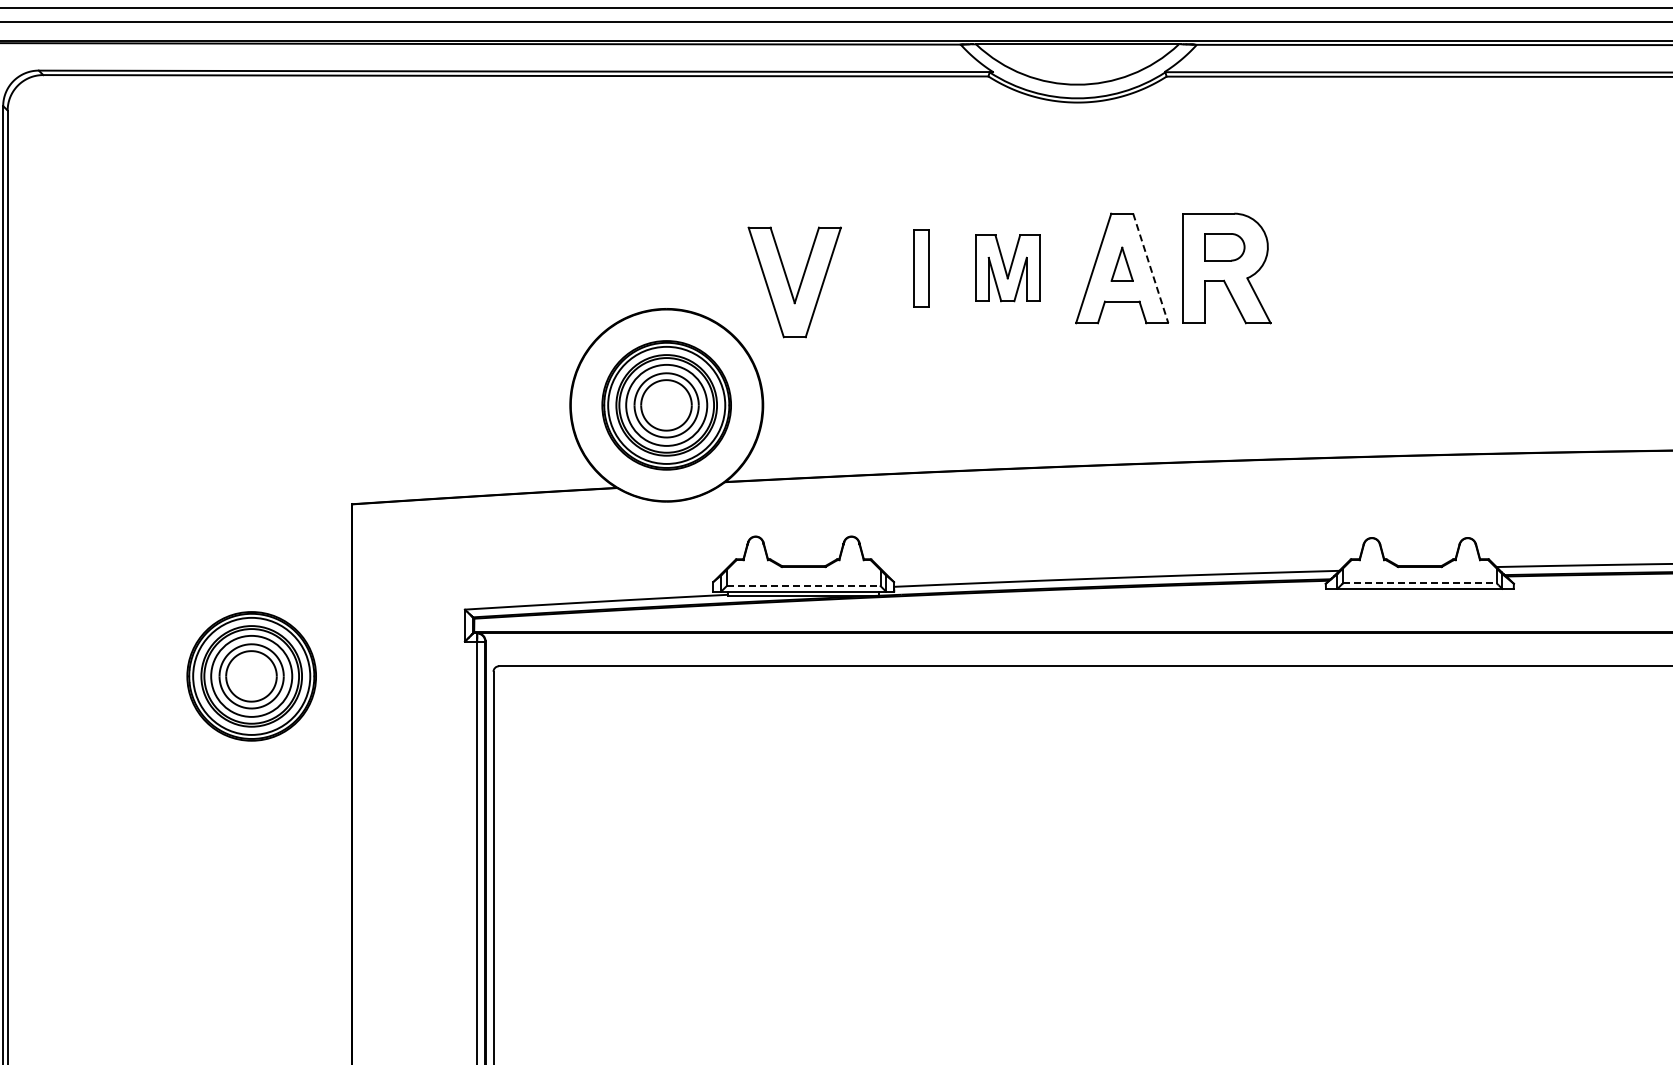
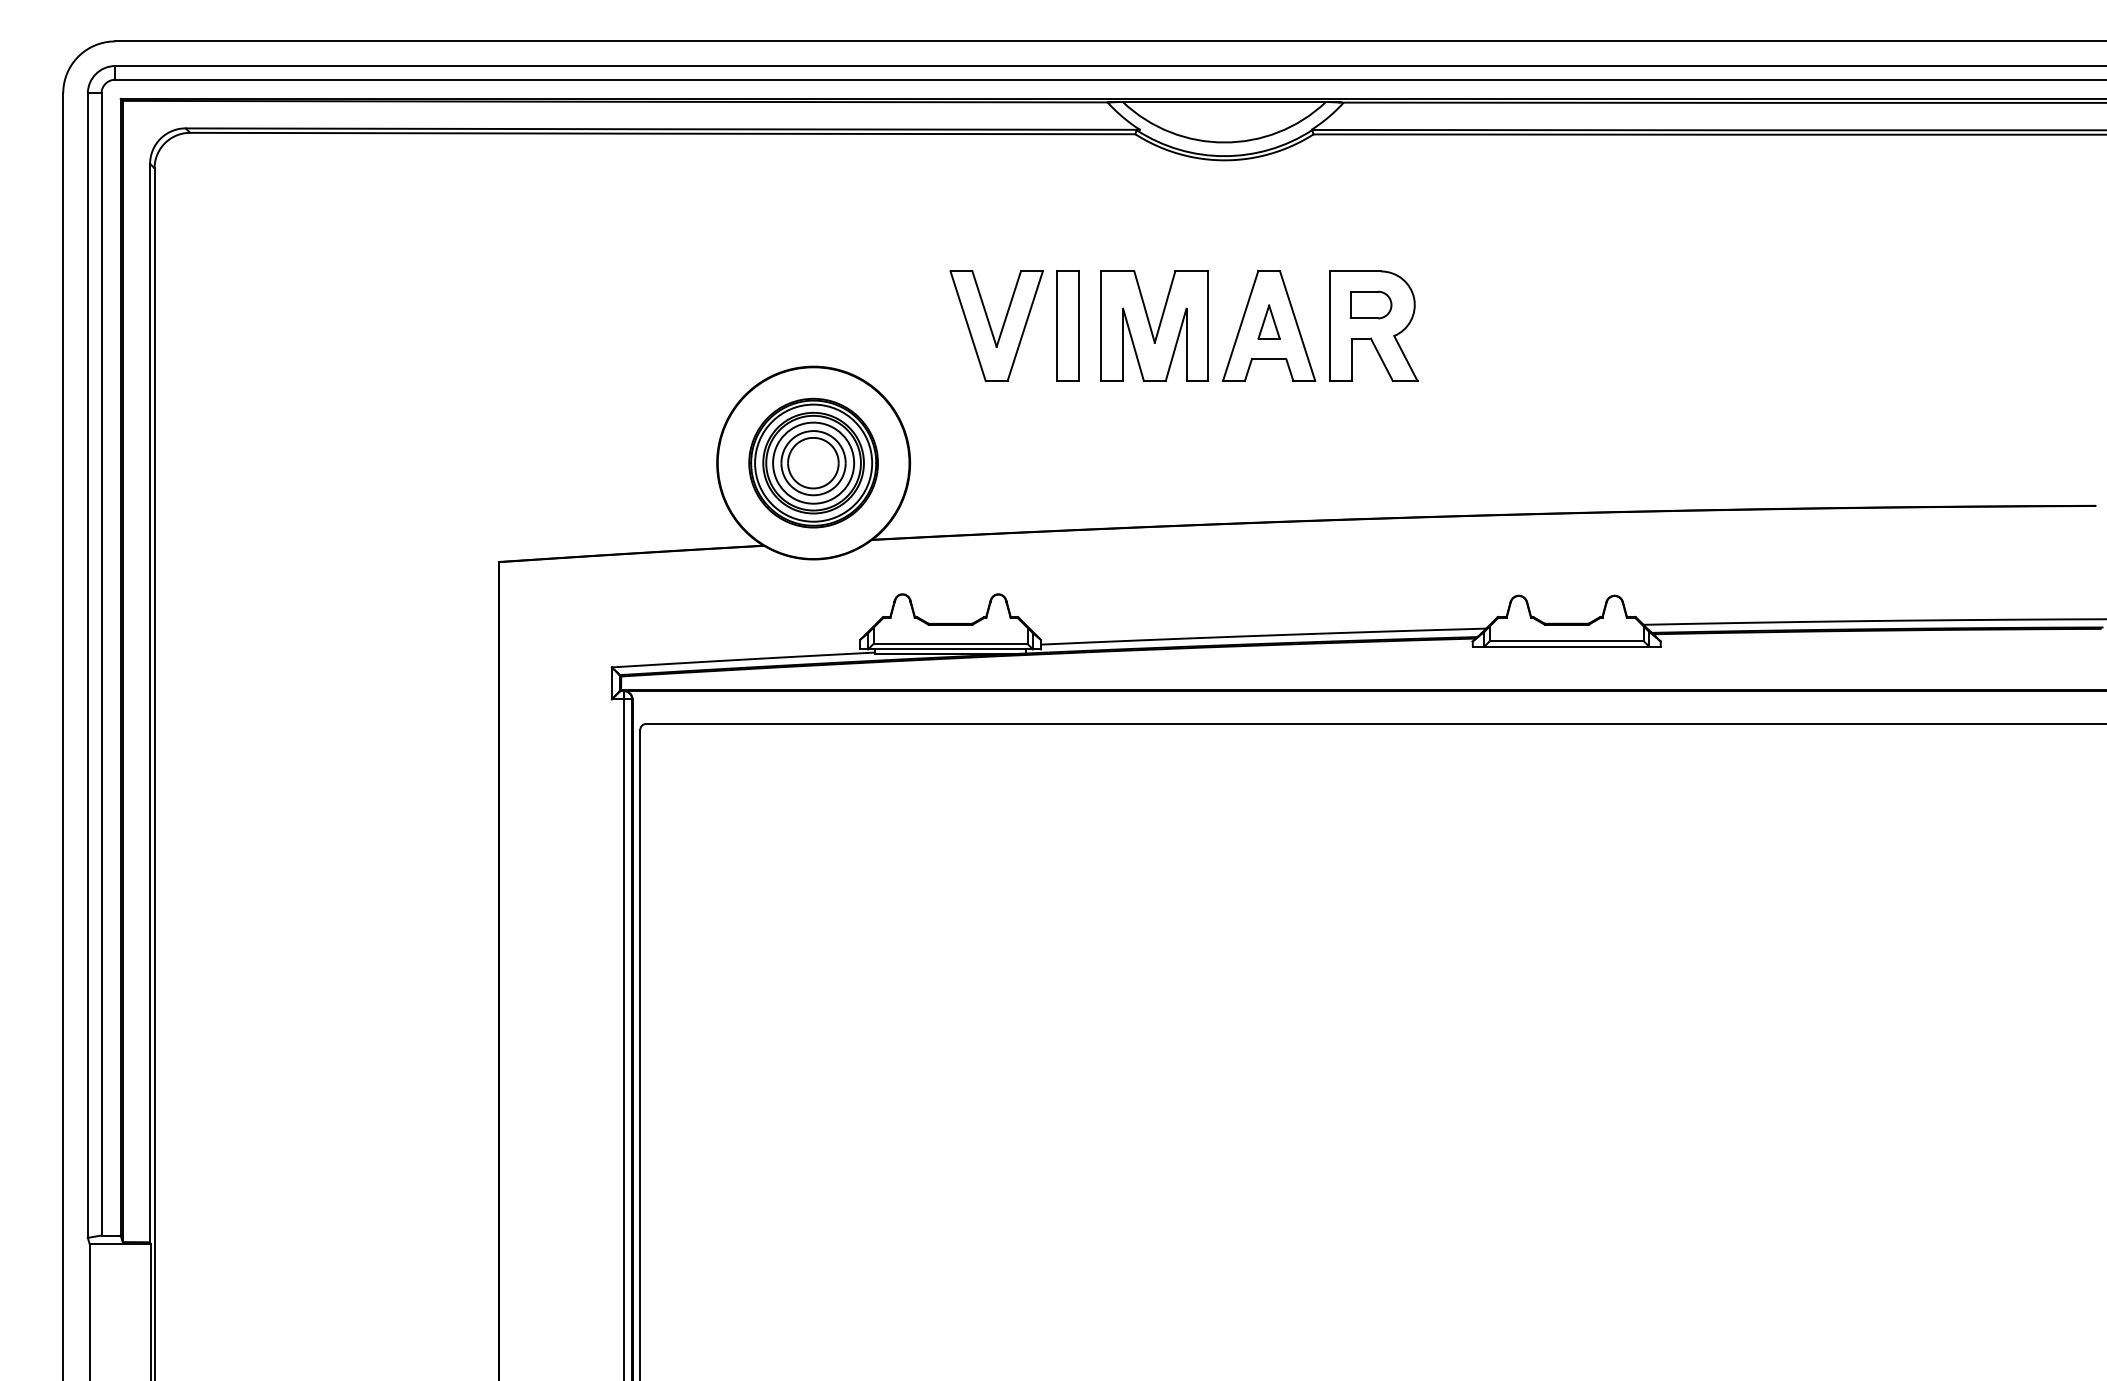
part: (920, 267) -> (1067, 325), size x1.43
part: (1007, 267) -> (1154, 325), size x1.67
line: (1150, 268) -> (1297, 326), dashed -> solid
part: (794, 281) -> (996, 325), moved
line: (1419, 583) -> (1566, 641), dashed -> solid
line: (803, 585) -> (950, 643), dashed -> solid
part: (251, 675) -> (398, 733), removed

